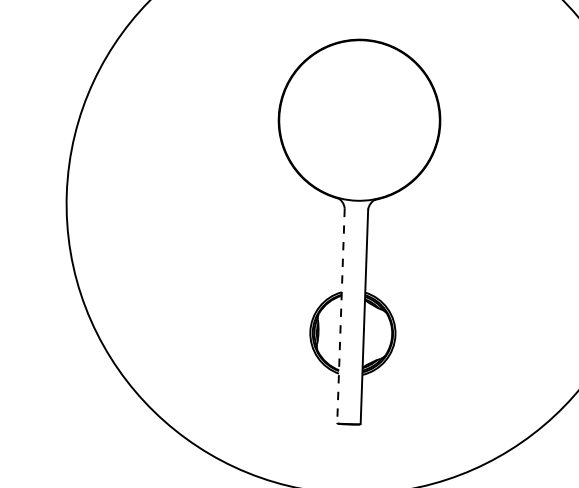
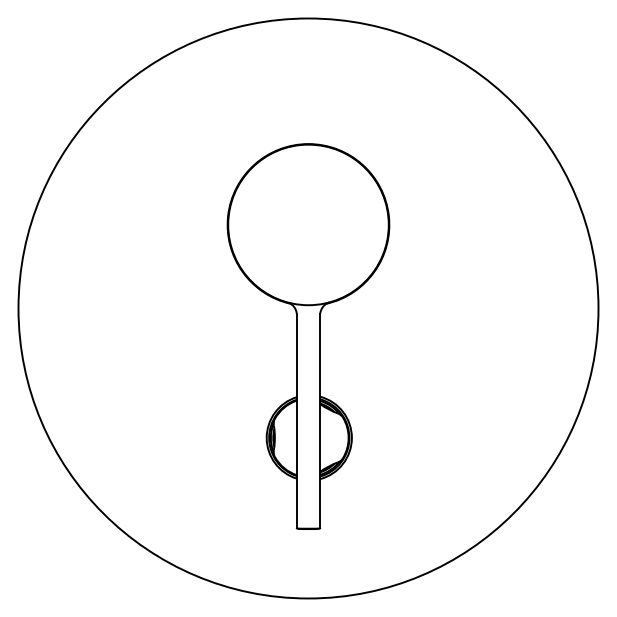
line: (340, 316) -> (296, 421), dashed -> solid

